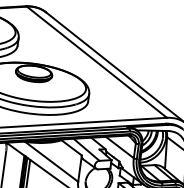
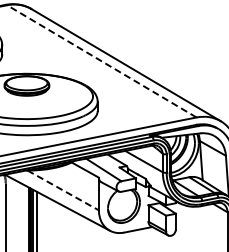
line: (96, 62) -> (101, 61), solid -> dashed
line: (51, 161) -> (63, 190), solid -> dashed

